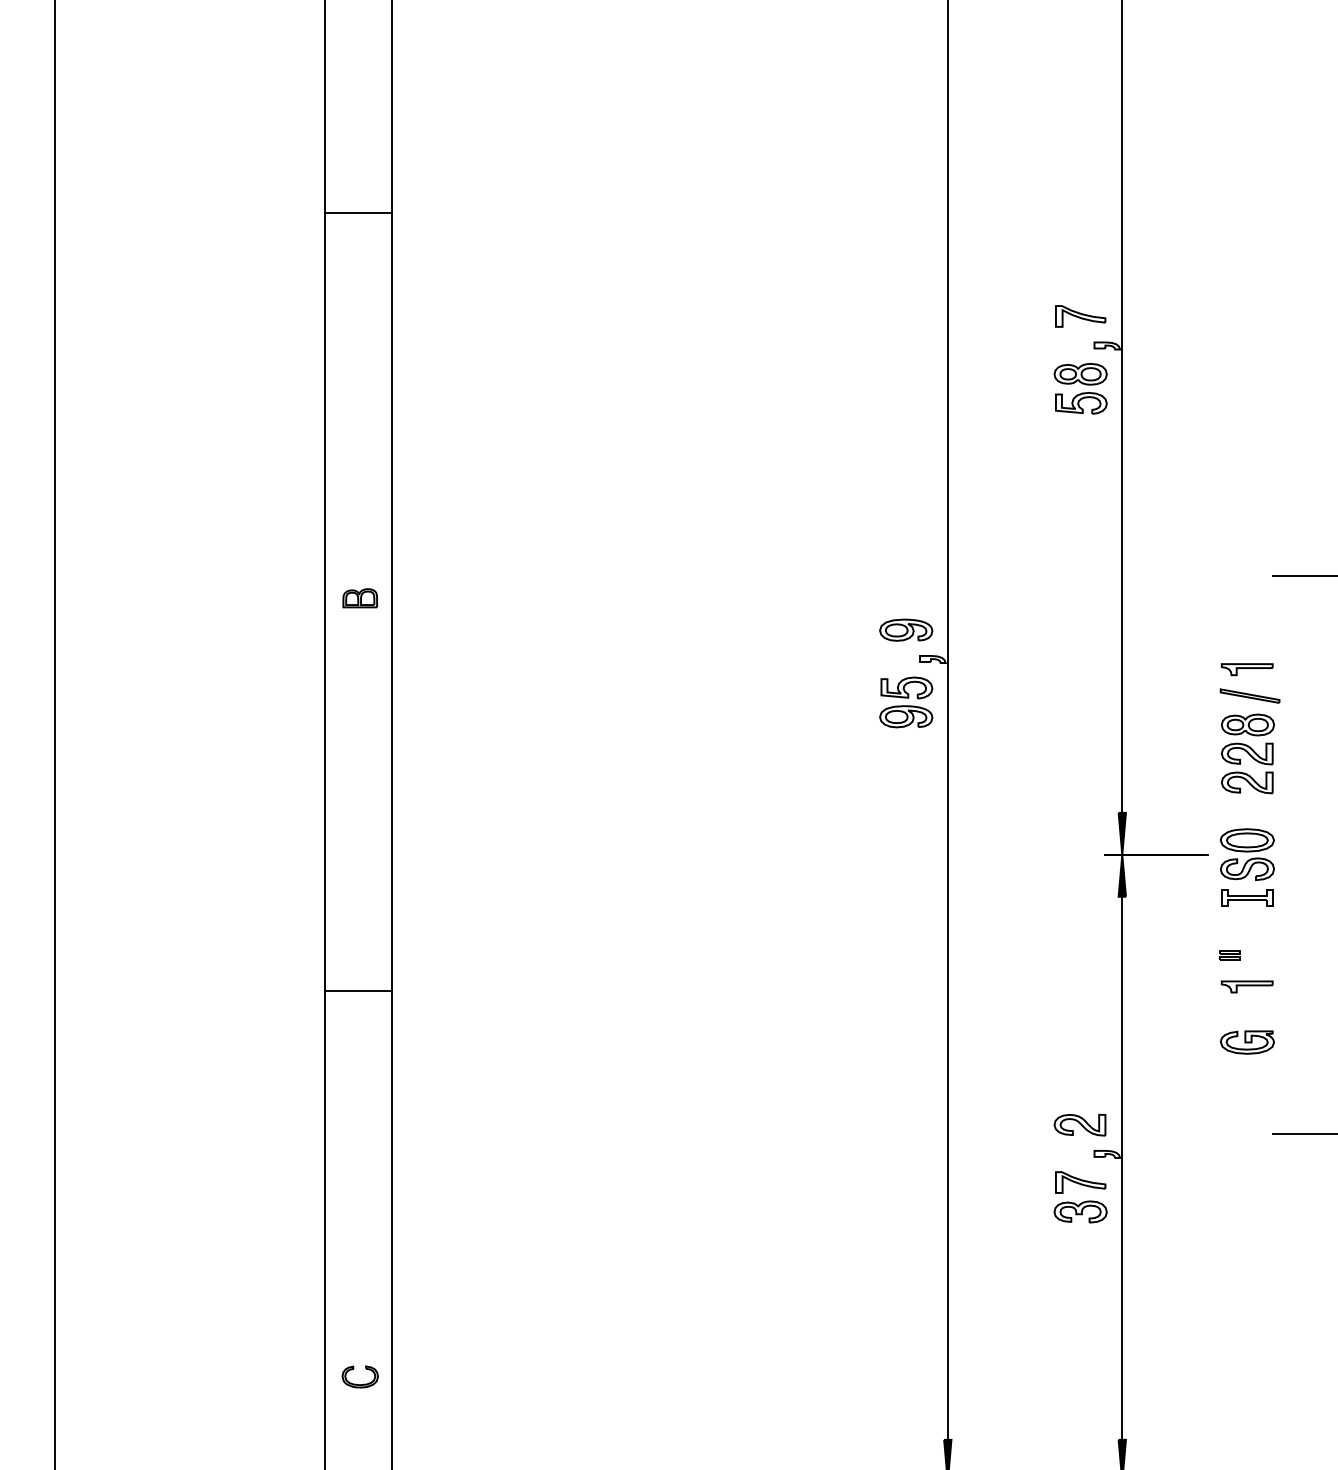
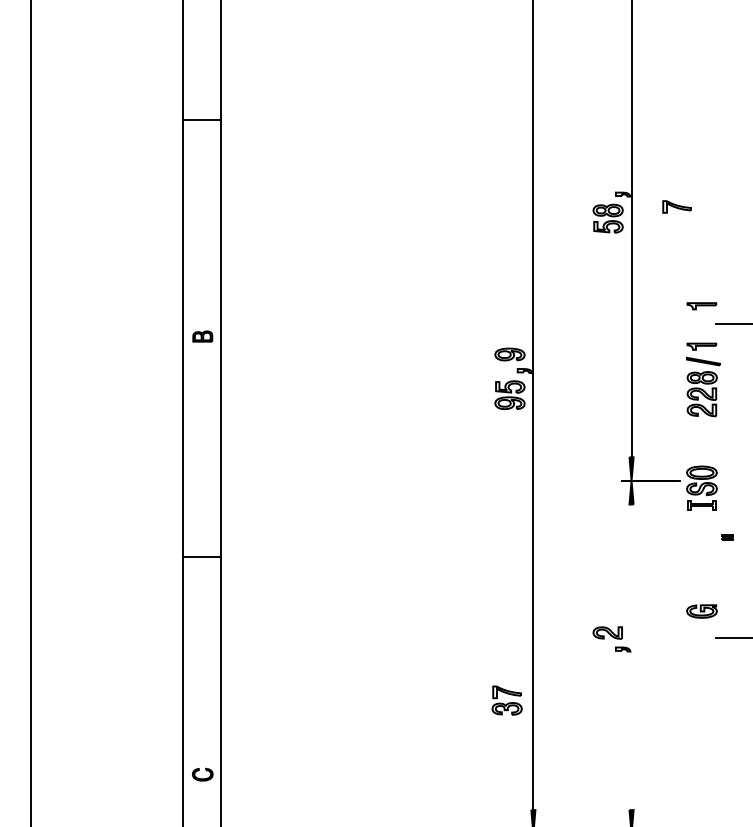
part: (1079, 315) -> (676, 206), moved
part: (1250, 727) -> (703, 379), moved
part: (1230, 955) -> (727, 537), moved
part: (1246, 987) -> (701, 306), moved
part: (1246, 1042) -> (701, 611), moved
line: (1122, 1168) -> (631, 657), removed
part: (1079, 1197) -> (506, 700), moved

